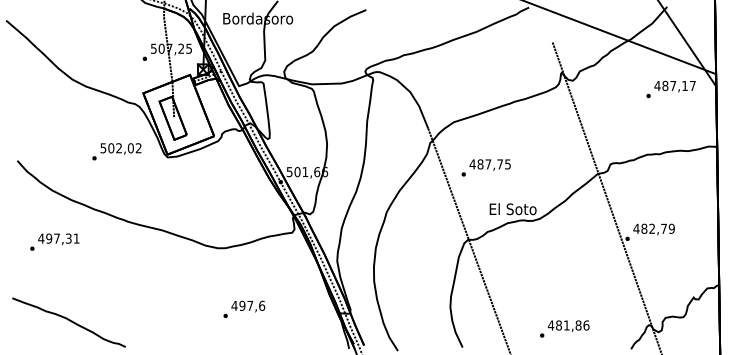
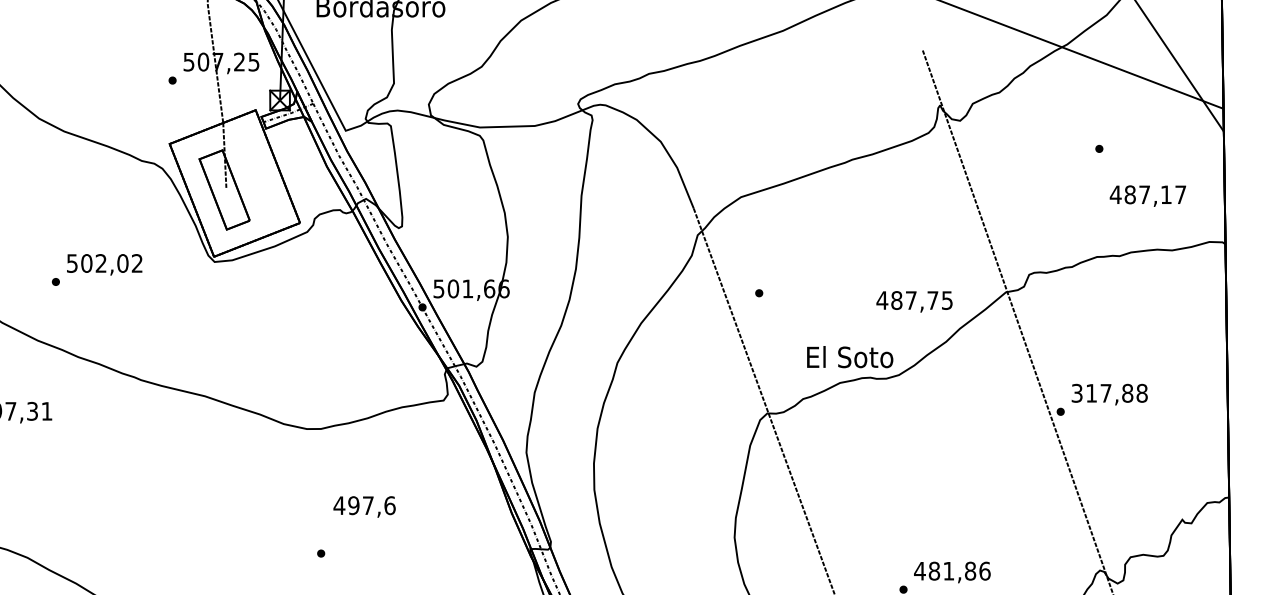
text: (674, 86) -> (1146, 195), moved
text: (116, 151) -> (96, 269), moved
text: (489, 164) -> (913, 300), moved
text: (653, 228) -> (1108, 392), 482,79 -> 317,88
text: (248, 306) -> (365, 506), moved

